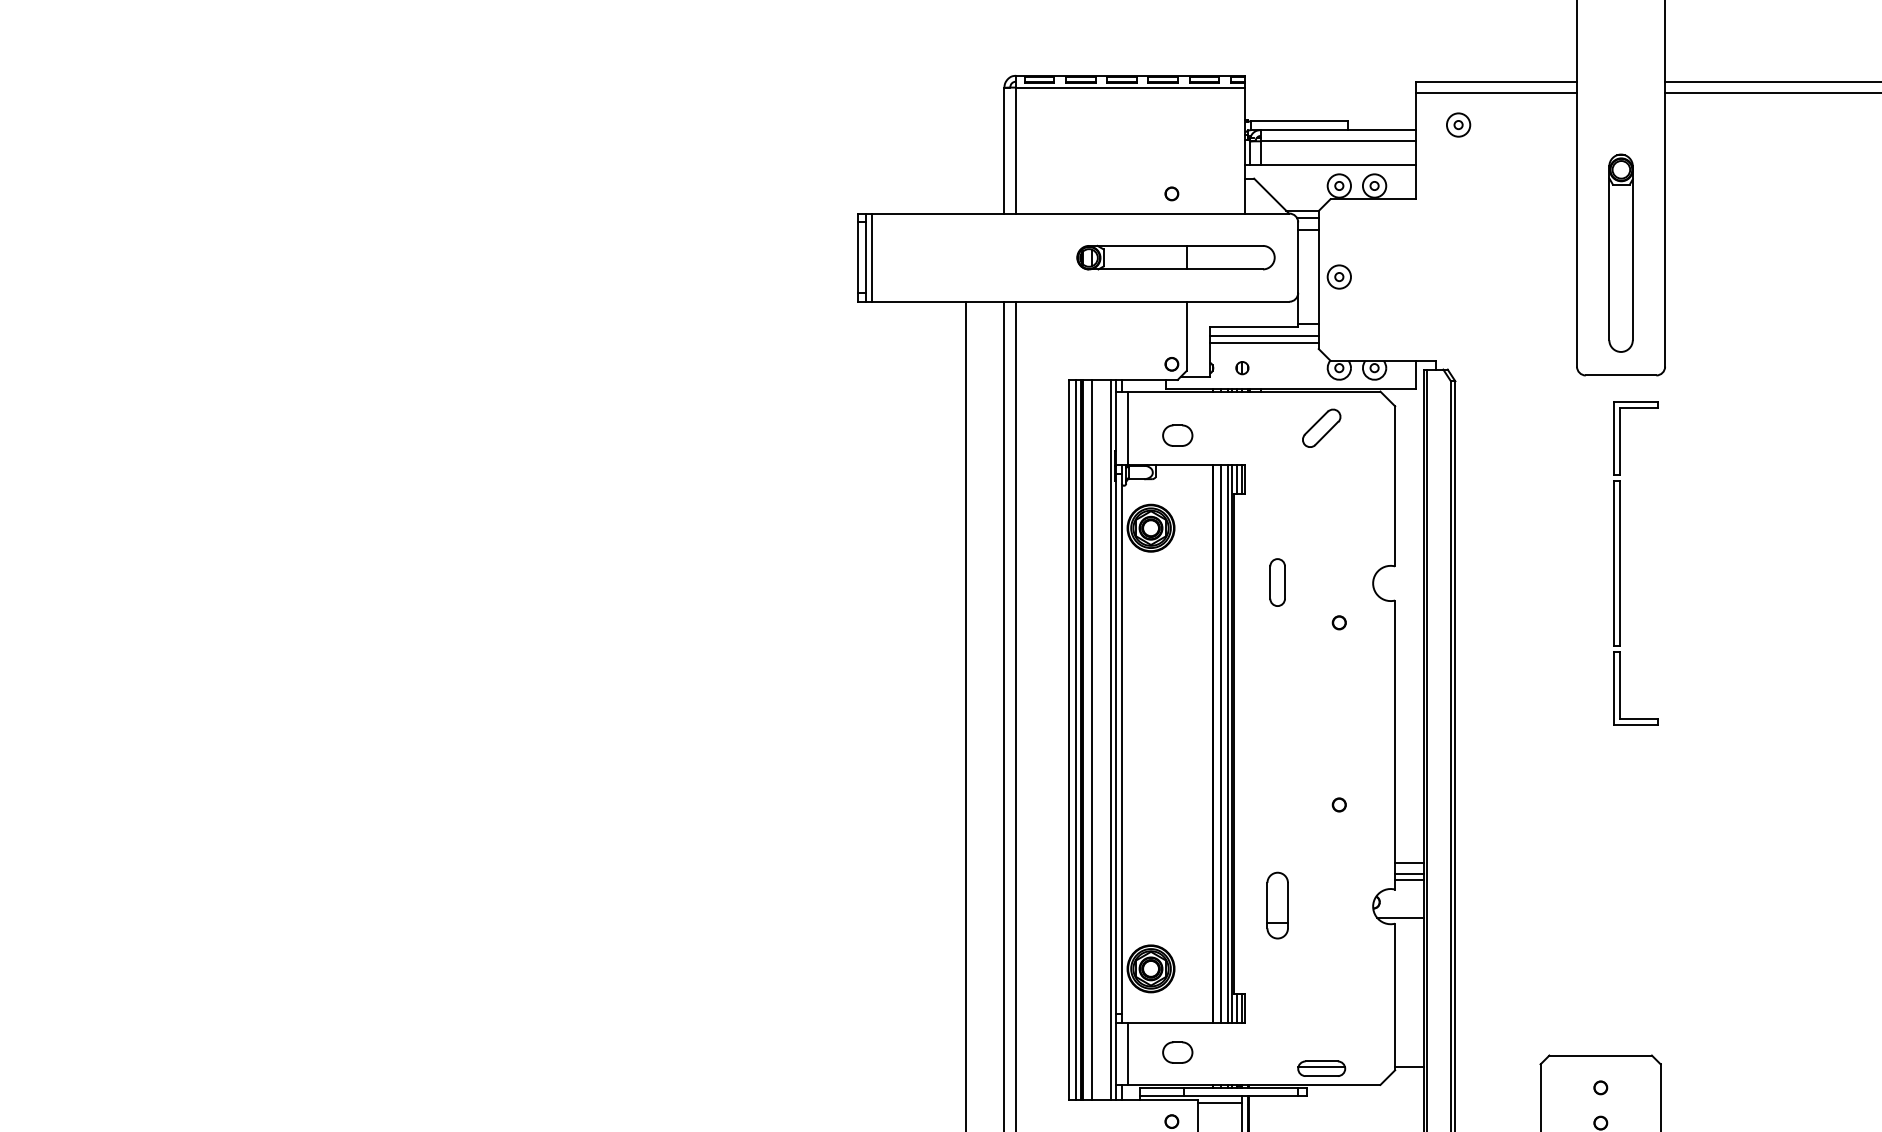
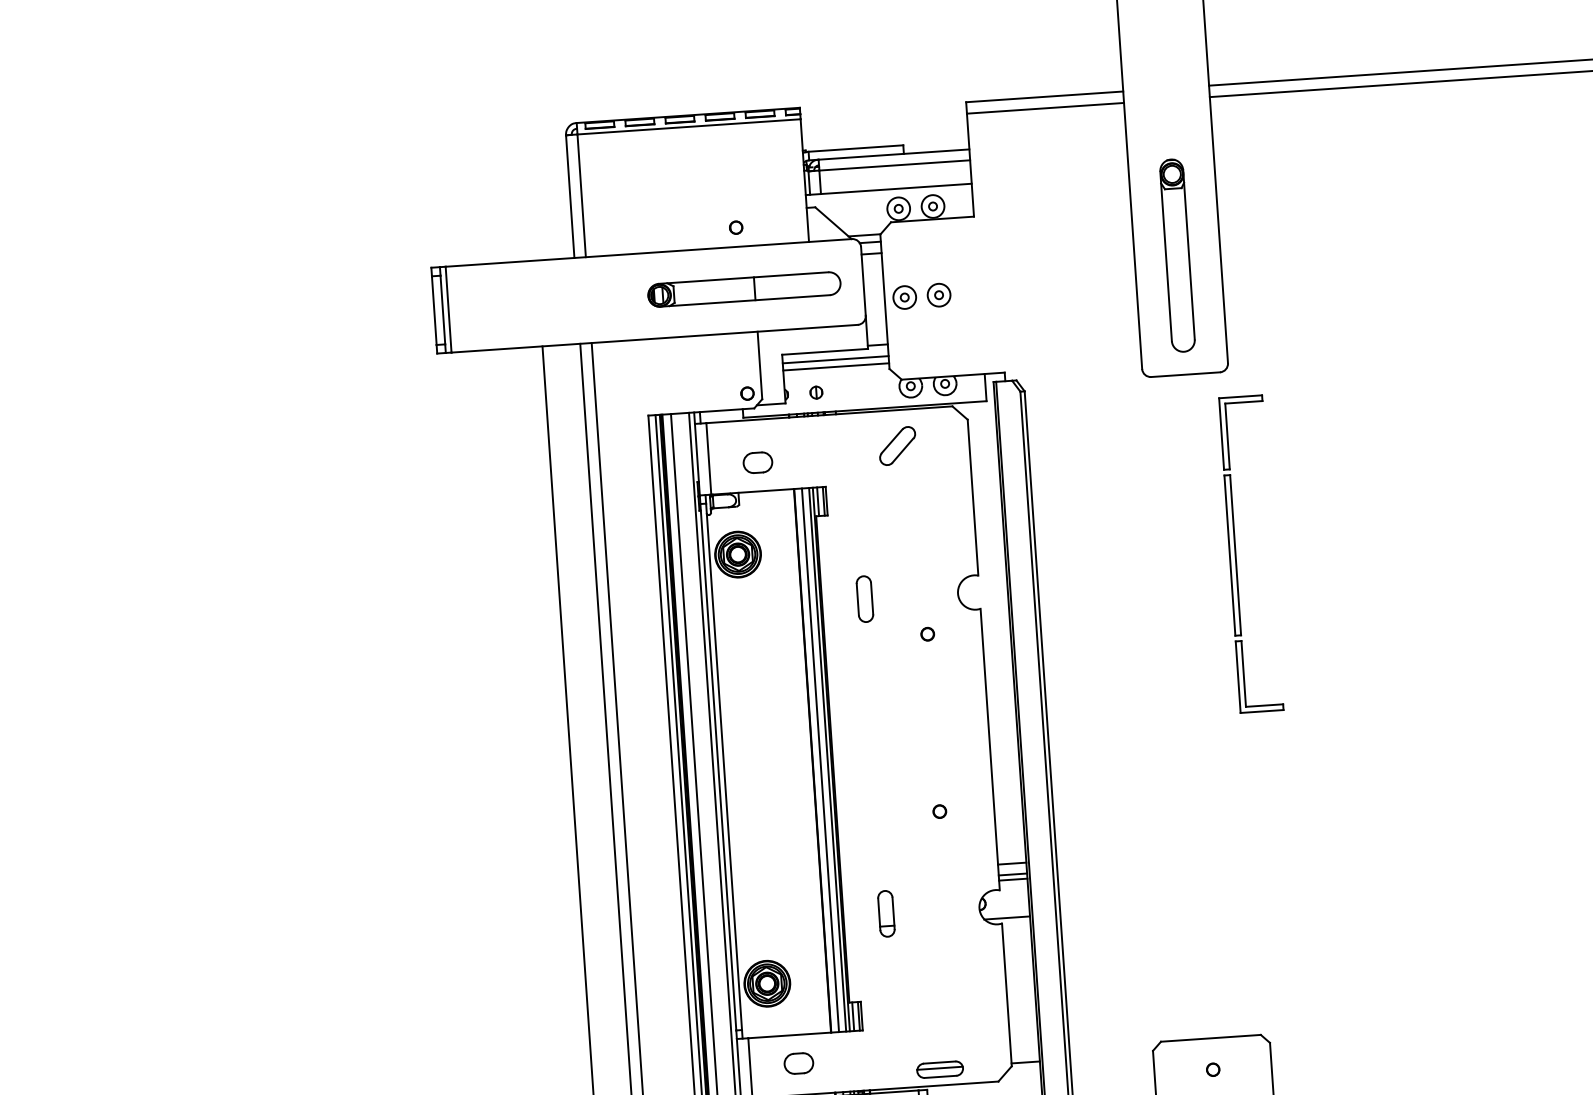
part: (1458, 124) -> (938, 294), moved
part: (1620, 563) -> (1236, 555), moved
part: (1277, 905) -> (886, 913), size x0.71

